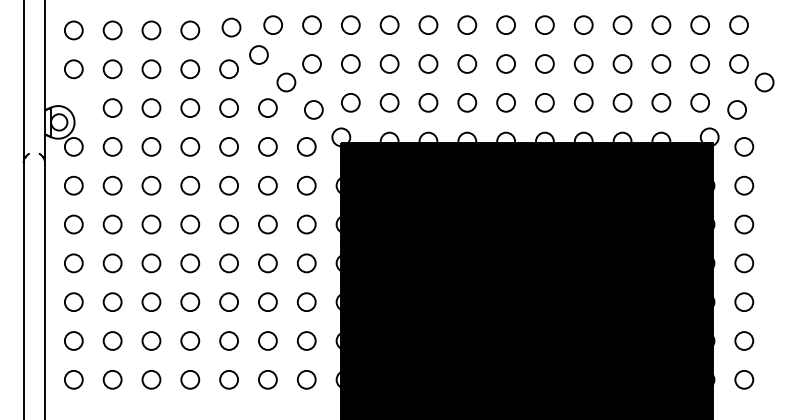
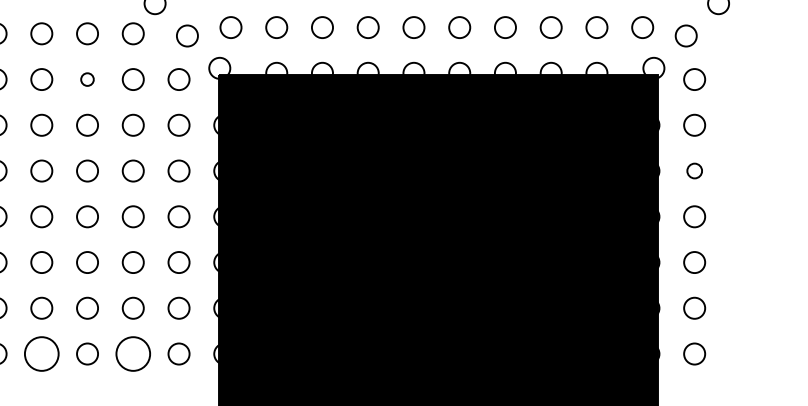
circle: (228, 146) -> (86, 79), size x0.6
circle: (744, 224) -> (694, 170), size x0.7
circle: (190, 379) -> (42, 353), size x1.6
circle: (267, 379) -> (132, 353), size x1.6

